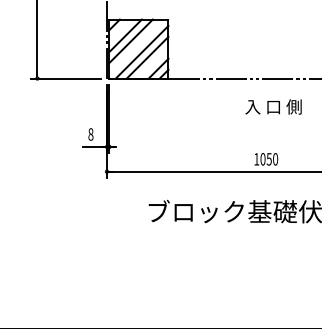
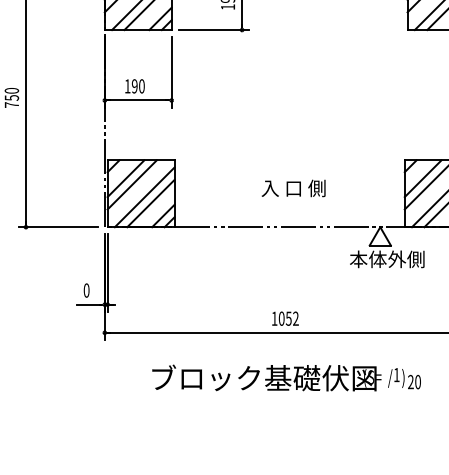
text: (273, 107) -> (293, 188), moved
text: (90, 134) -> (86, 290), 8 -> 0
text: (275, 159) -> (295, 318), 1050 -> 1052

